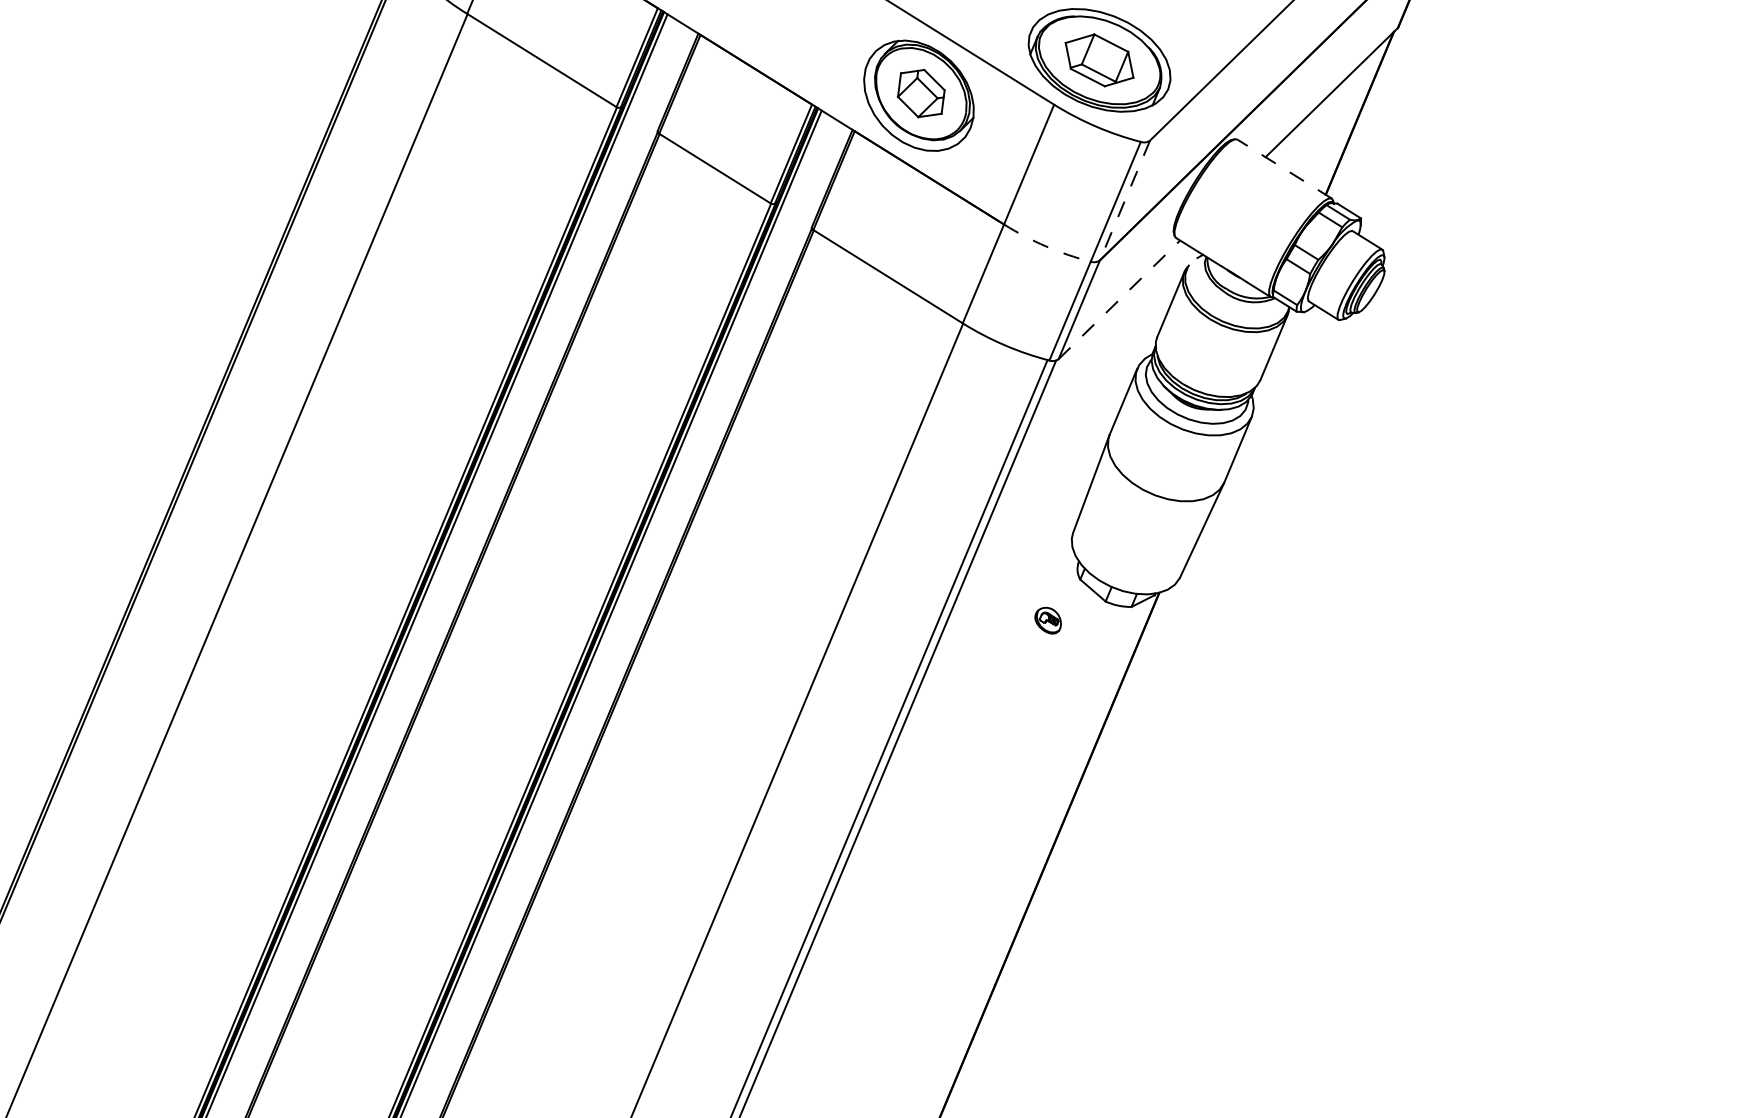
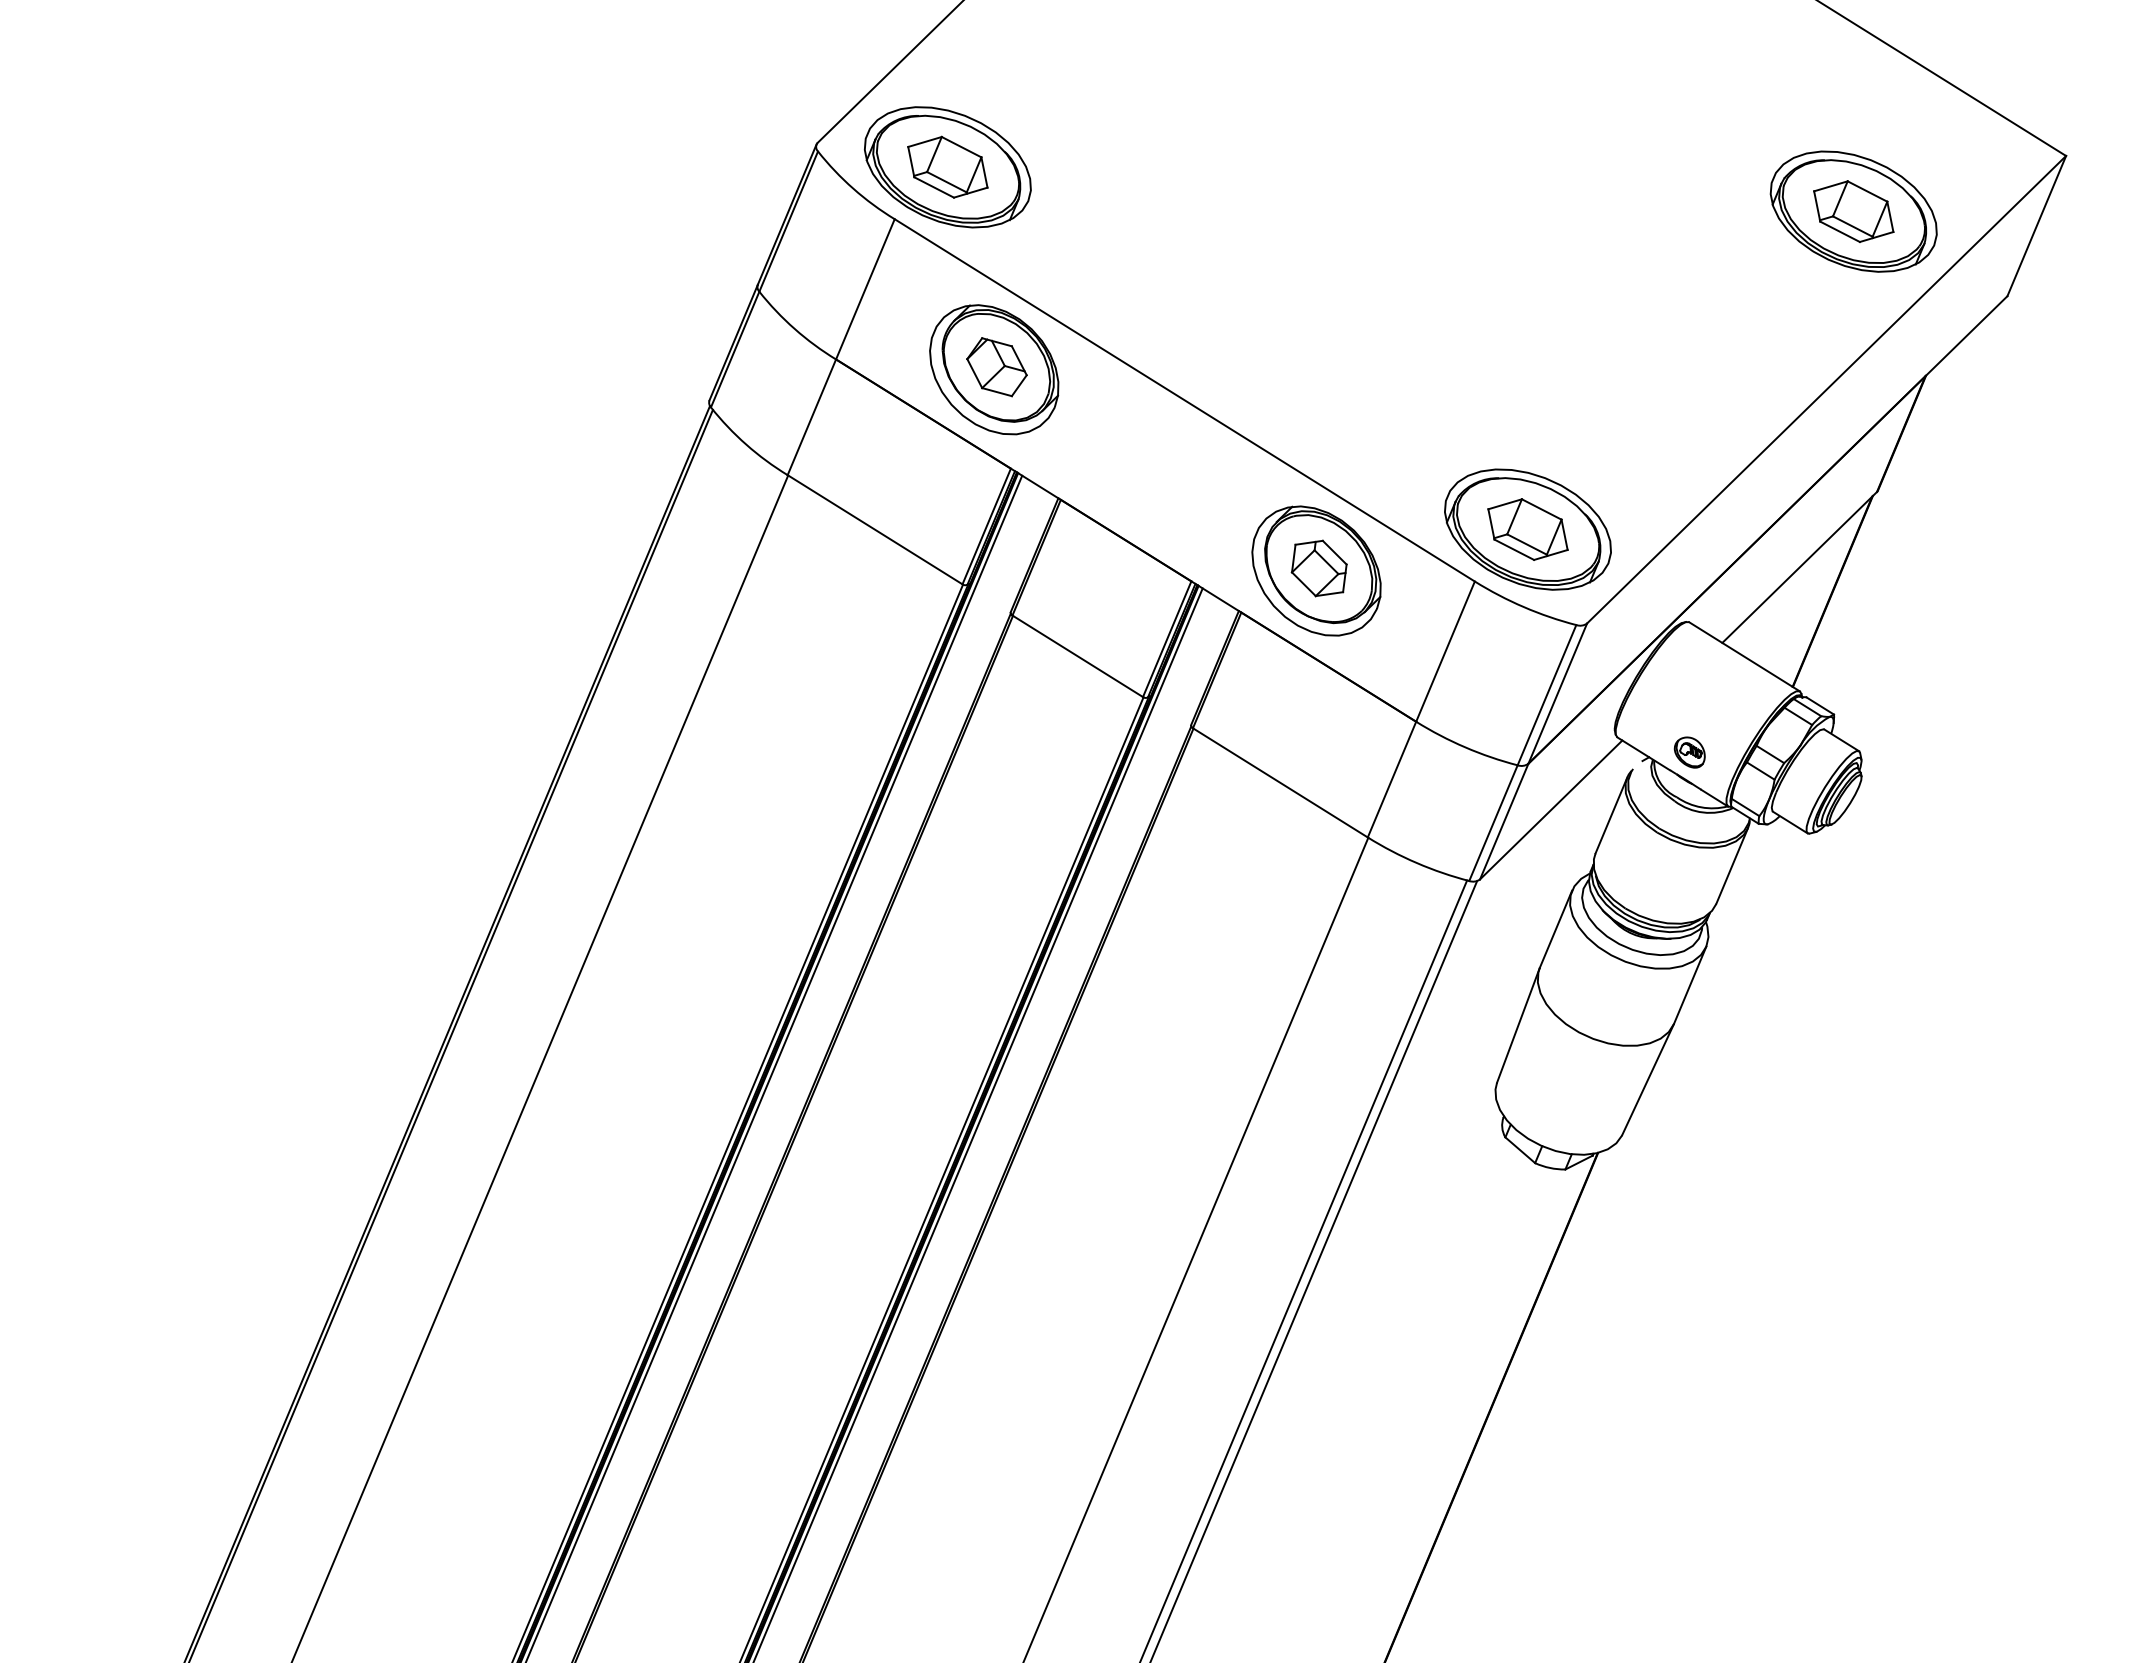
line: (1284, 168) -> (1744, 656), dashed -> solid
line: (1124, 201) -> (1557, 694), dashed -> solid
arc: (1046, 246) -> (1465, 747), dashed -> solid
line: (1119, 299) -> (1551, 809), dashed -> solid
part: (1047, 620) -> (1689, 752), moved

